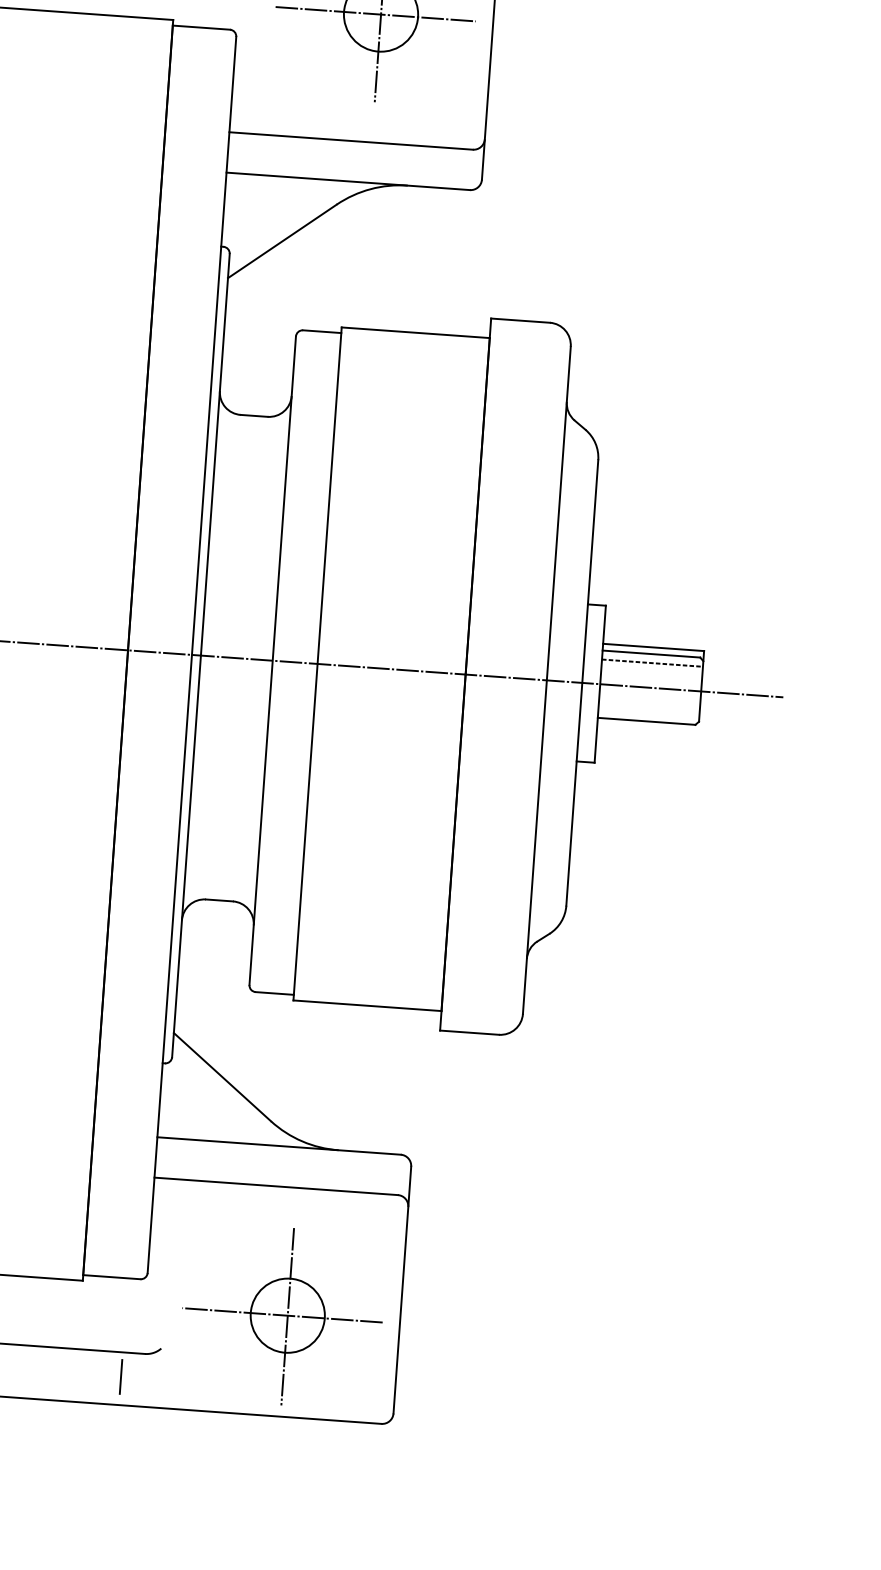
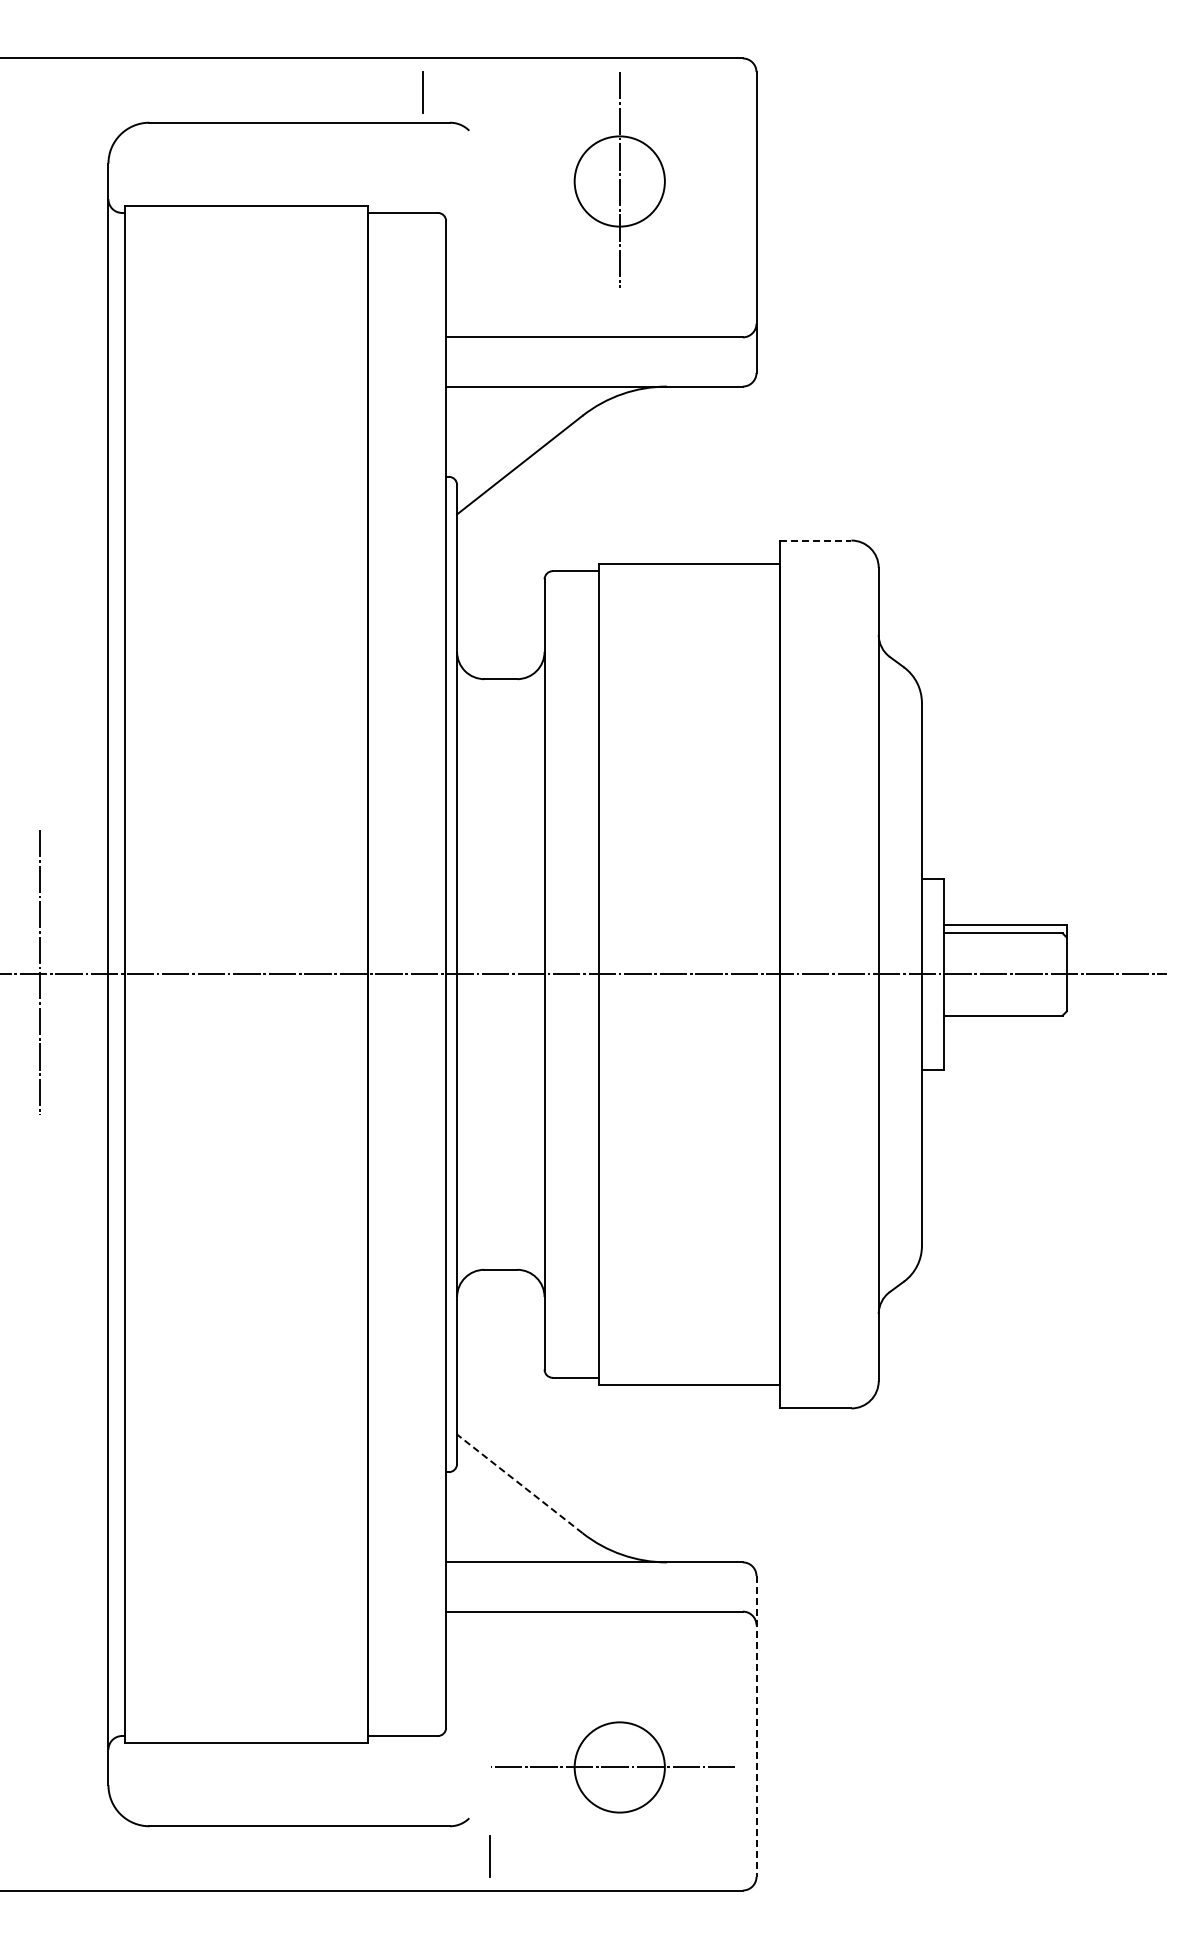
line: (375, 14) -> (613, 181), removed
line: (520, 320) -> (815, 540), solid -> dashed
line: (651, 663) -> (1004, 944), removed
line: (222, 1076) -> (519, 1483), solid -> dashed
line: (402, 1290) -> (756, 1726), solid -> dashed
line: (287, 1316) -> (619, 1768), removed
line: (120, 1377) -> (489, 1856), moved

